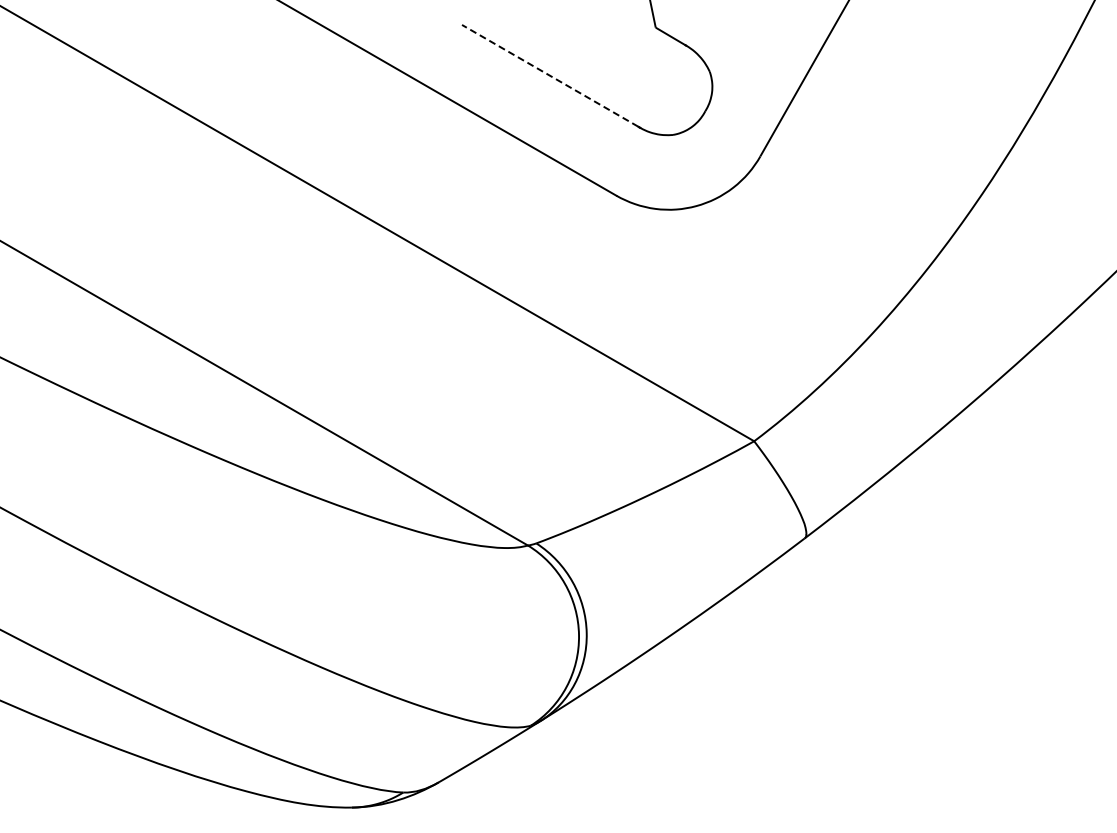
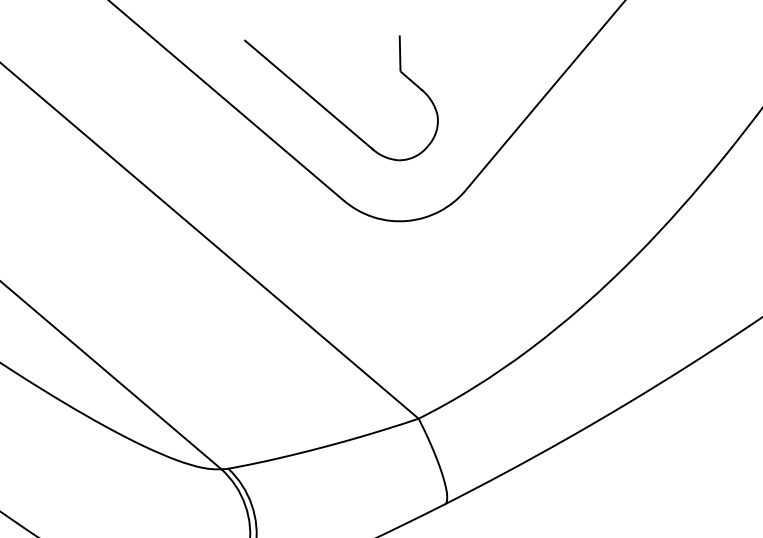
line: (550, 75) -> (308, 94), dashed -> solid

